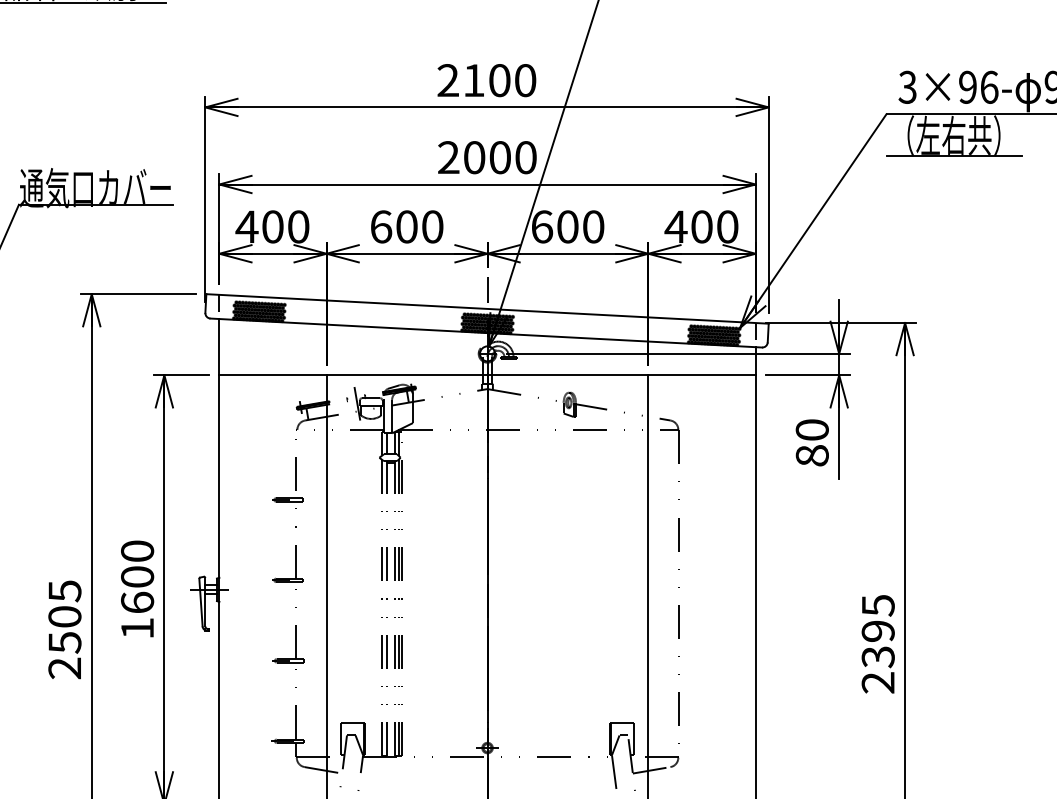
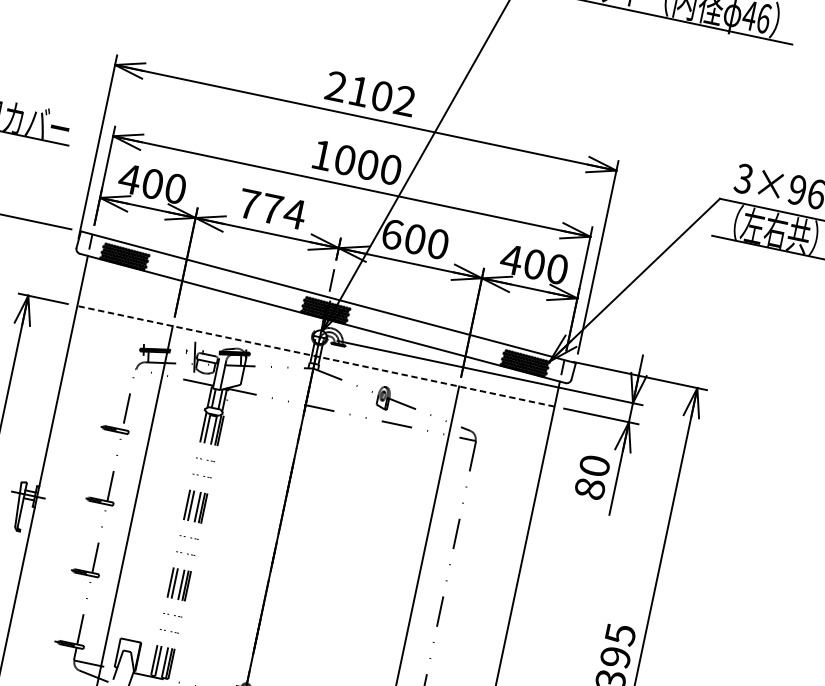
text: (525, 80) -> (405, 101), 2100 -> 2102
text: (448, 157) -> (322, 155), 2000 -> 1000
text: (407, 226) -> (272, 208), 600 -> 774
line: (487, 375) -> (315, 356), solid -> dashed

